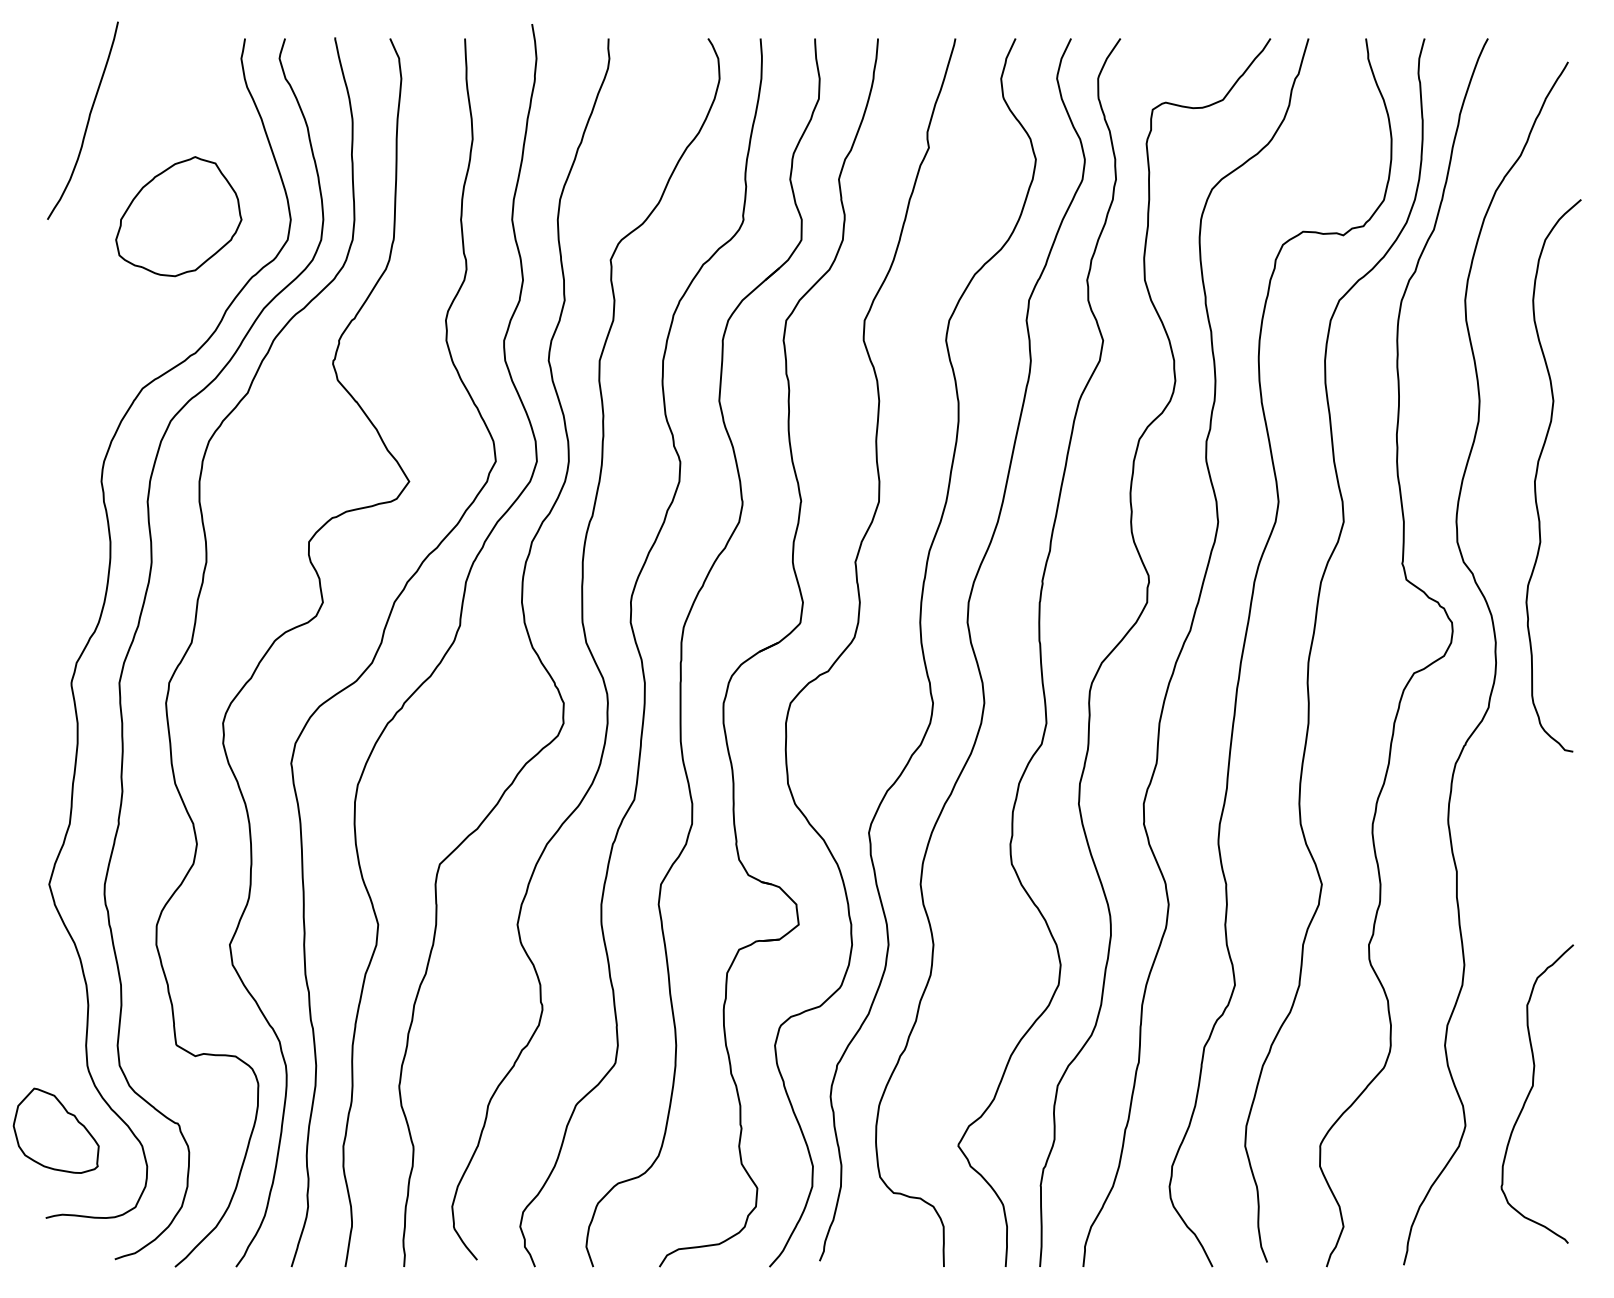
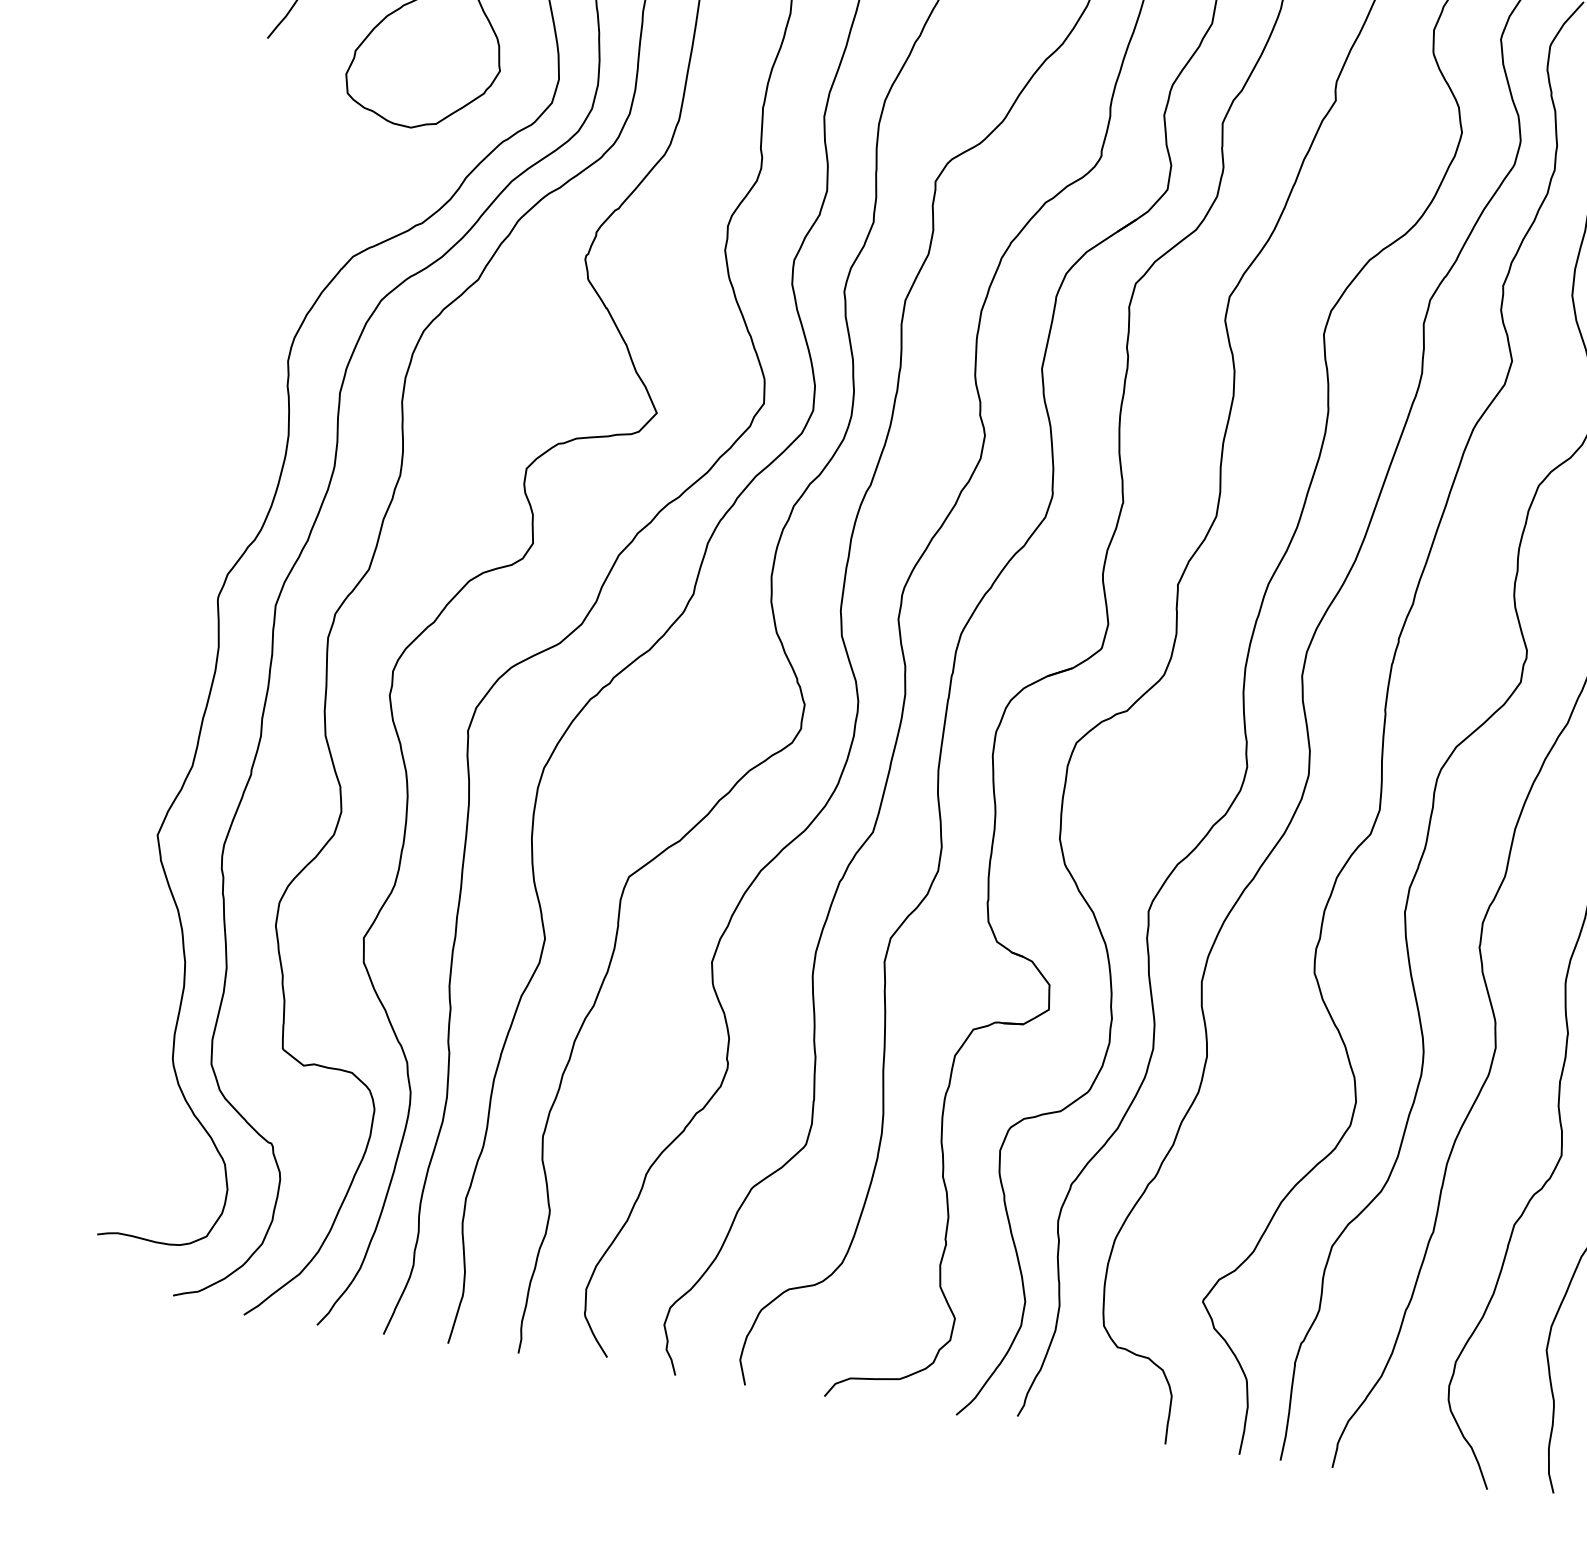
part: (55, 1130) -> (123, 1131), removed

